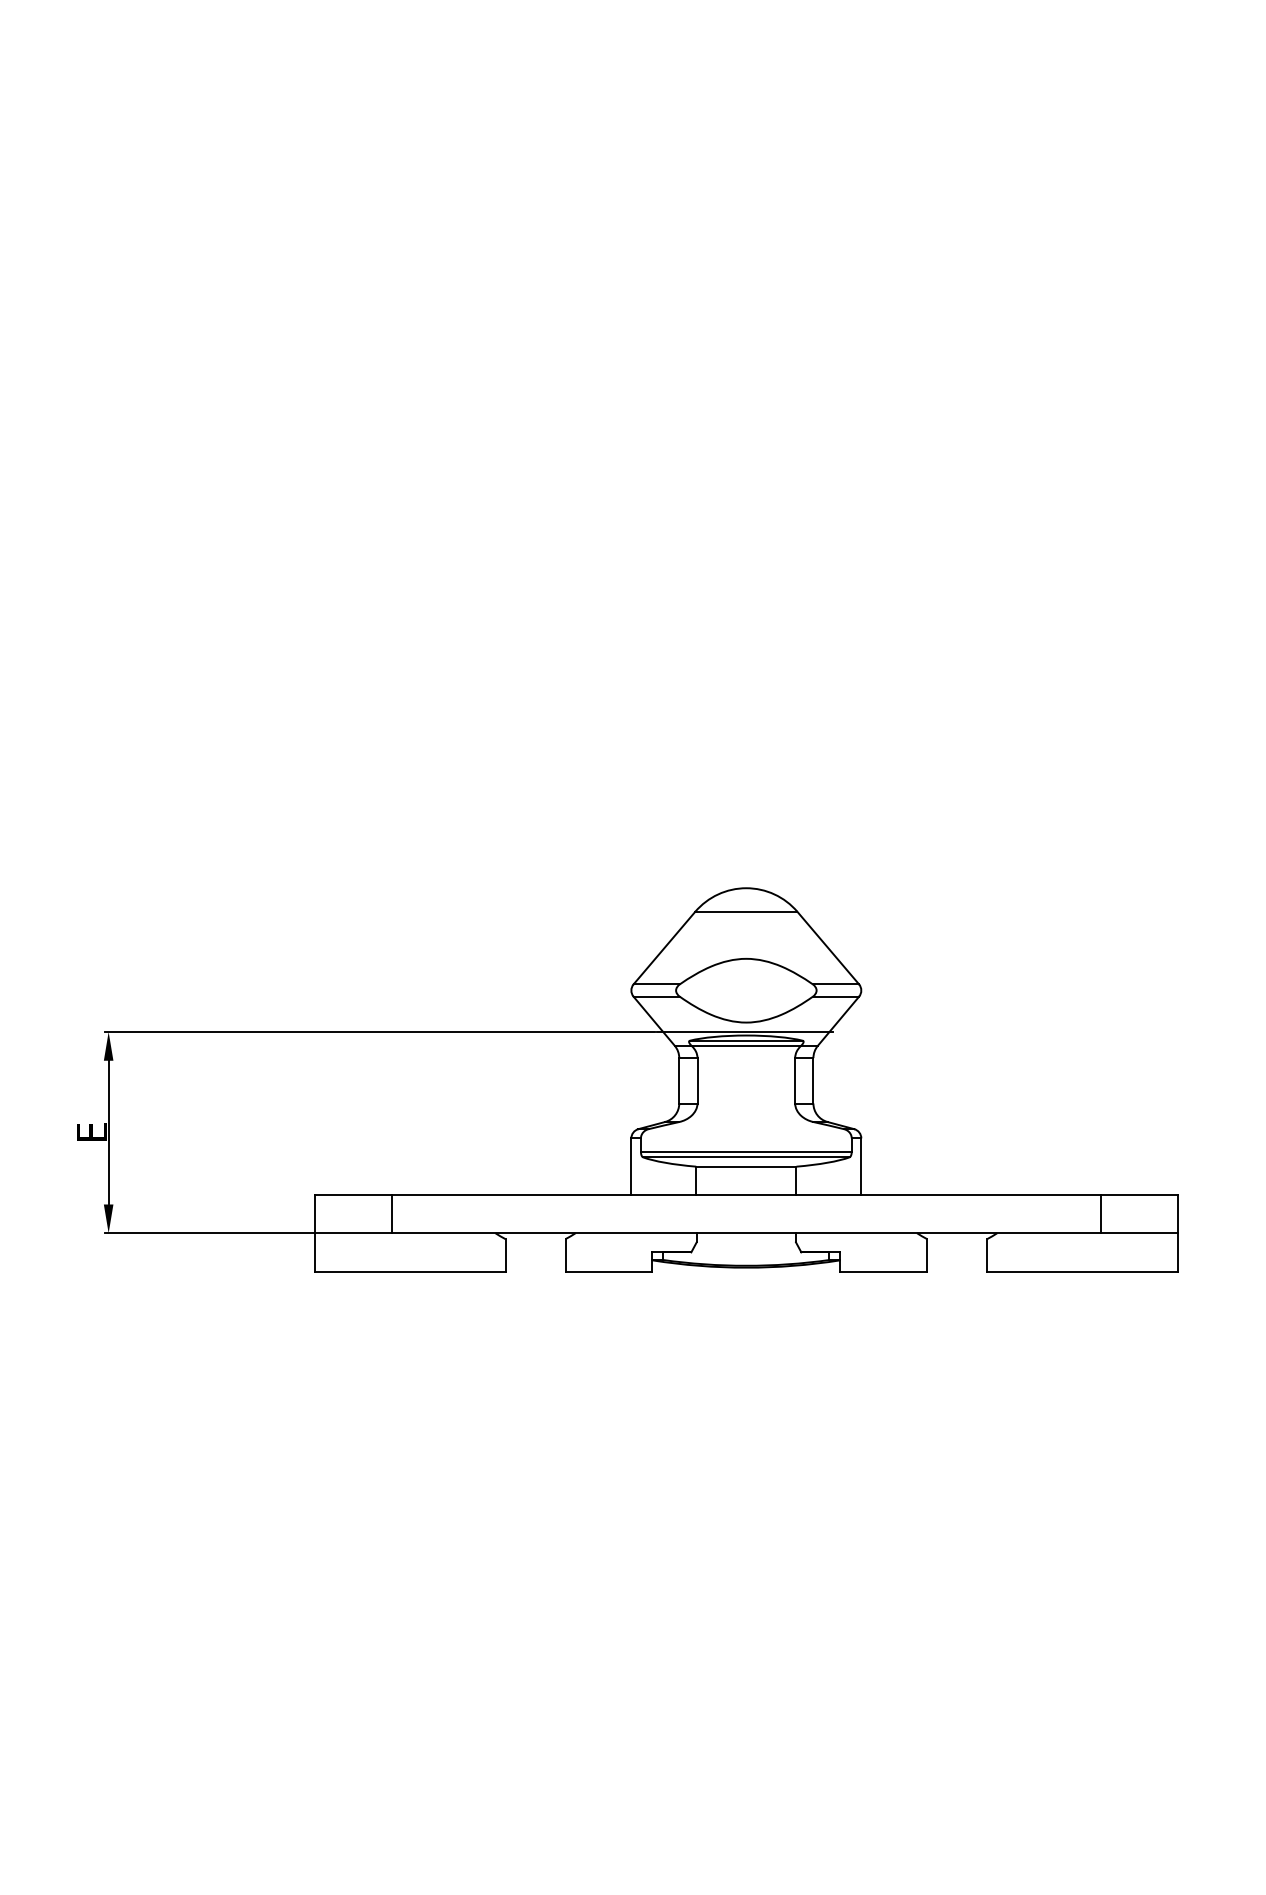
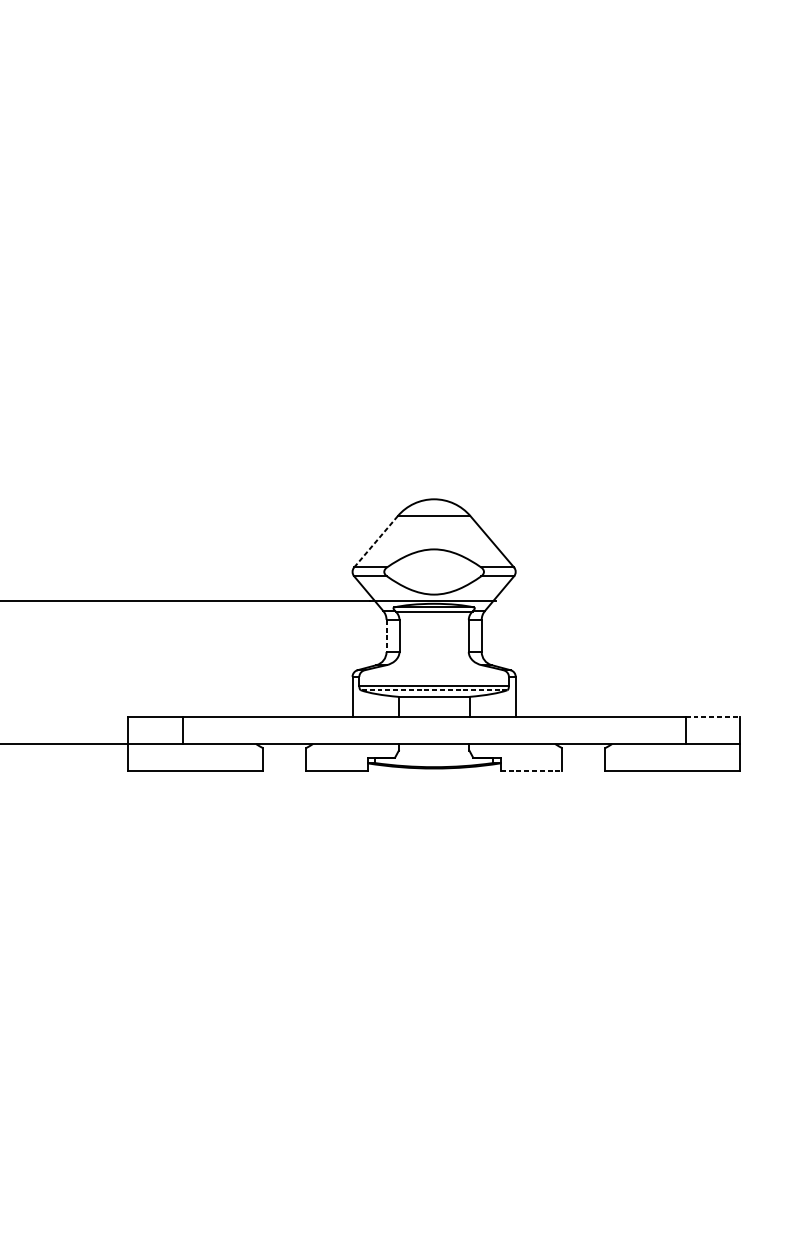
line: (664, 948) -> (376, 542), solid -> dashed
line: (679, 1080) -> (386, 635), solid -> dashed
line: (745, 1157) -> (433, 690), solid -> dashed
line: (1139, 1194) -> (713, 716), solid -> dashed
line: (884, 1271) -> (532, 771), solid -> dashed

